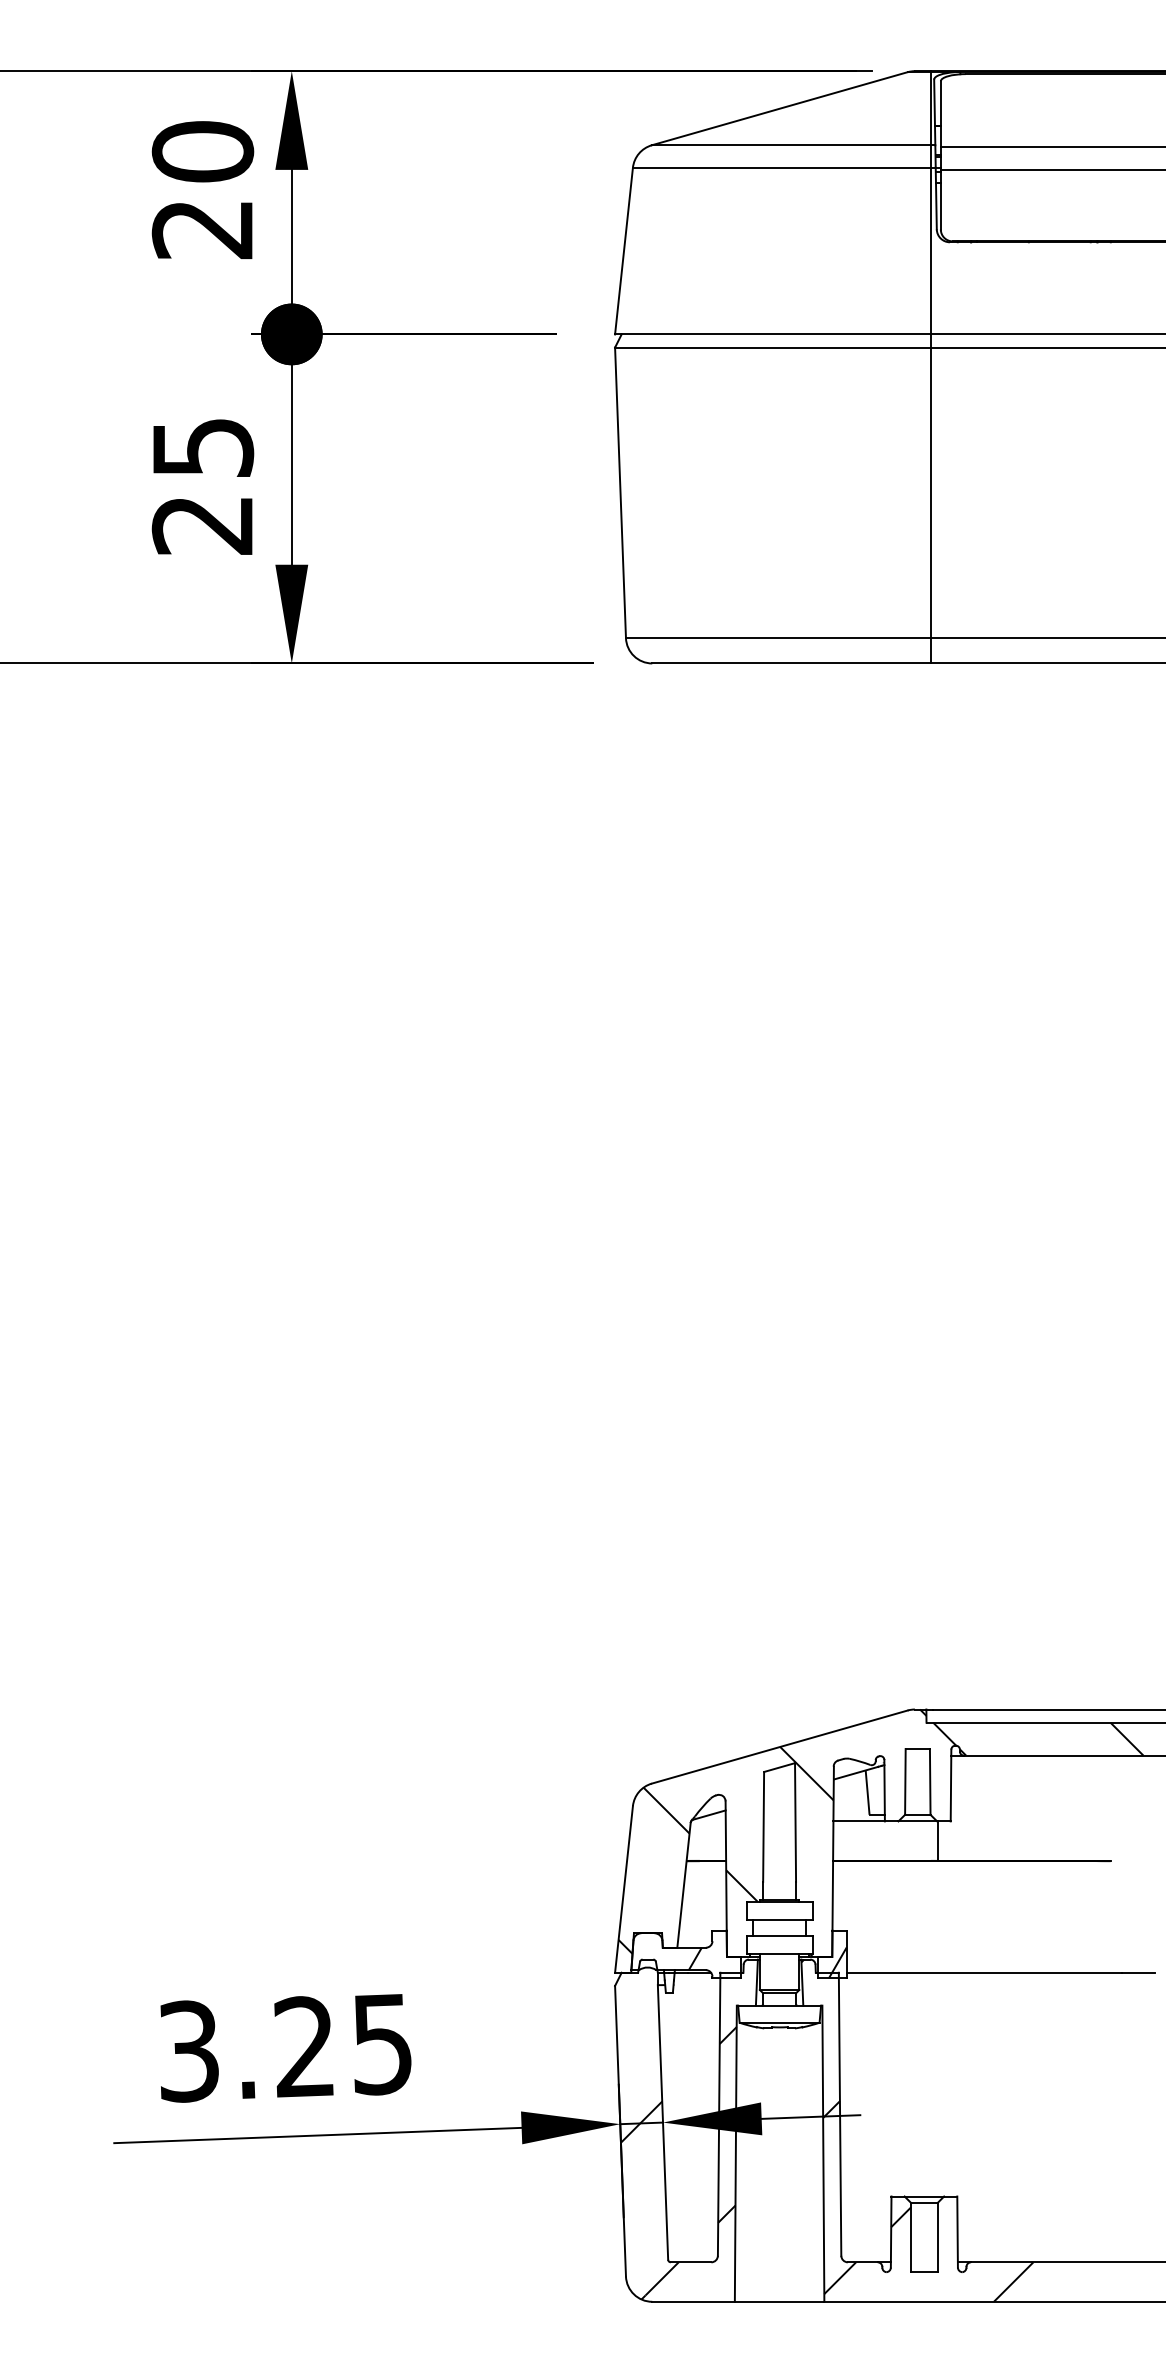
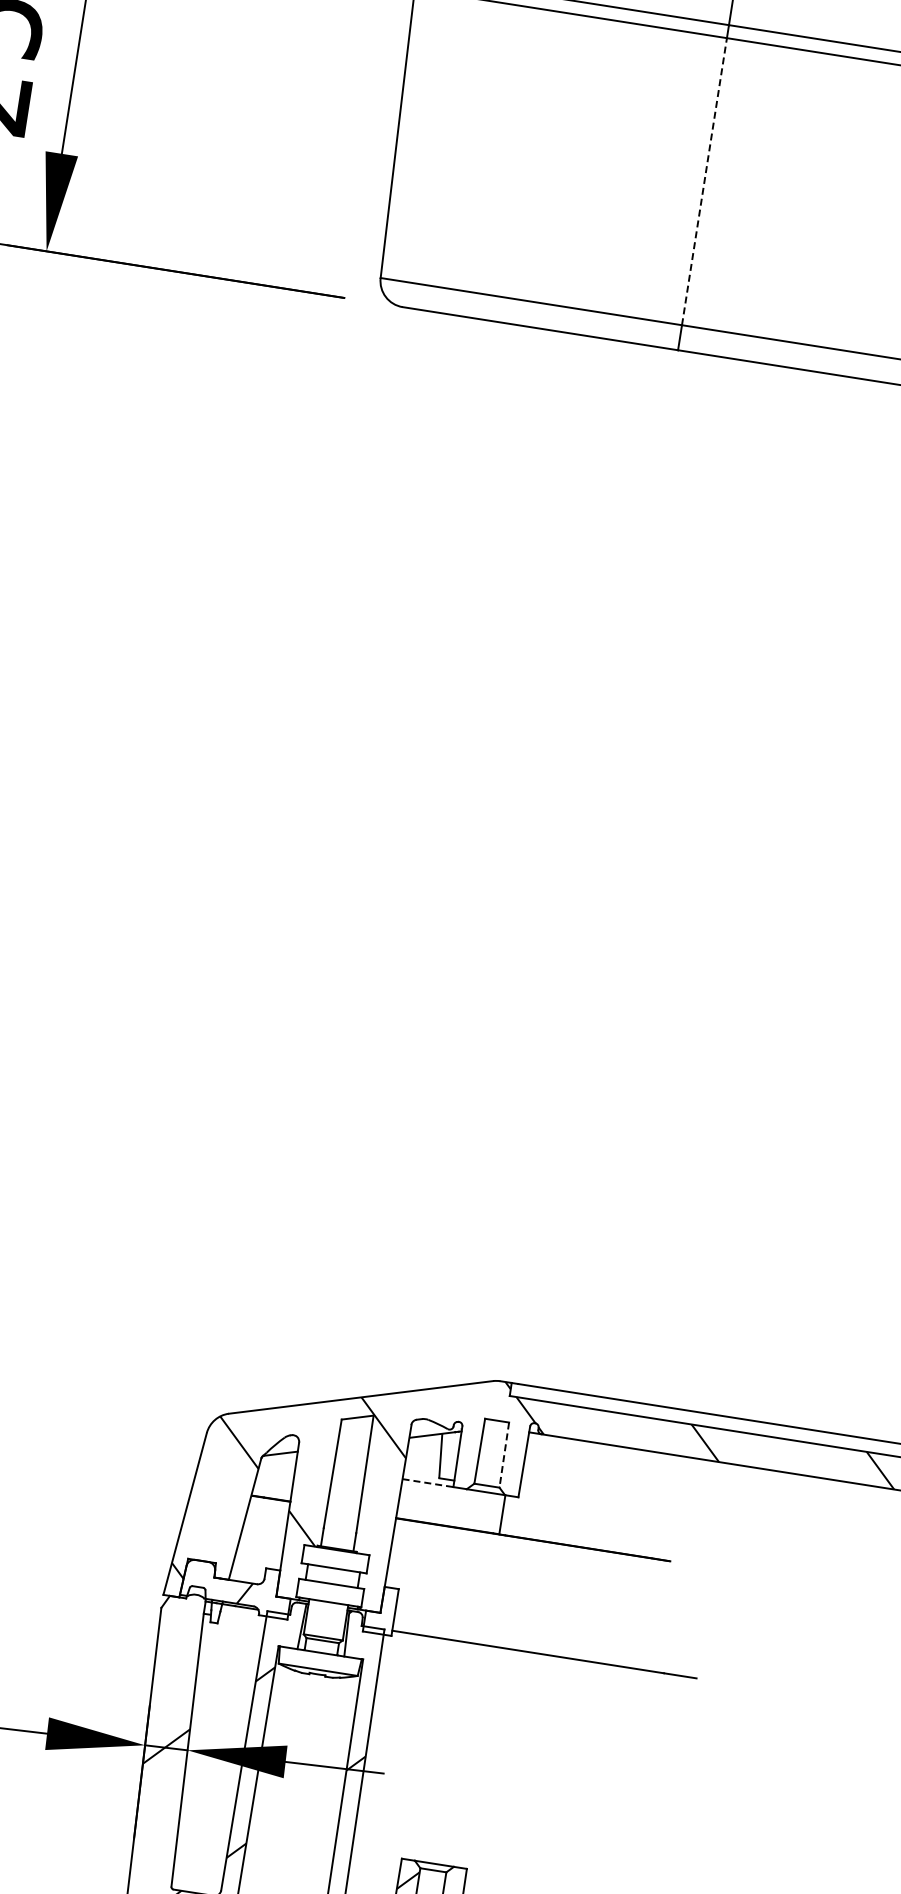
line: (930, 492) -> (704, 181), solid -> dashed
line: (930, 1781) -> (504, 1454), solid -> dashed
line: (859, 1821) -> (428, 1483), solid -> dashed
hatch: (837, 1962) -> (384, 1619), removed

